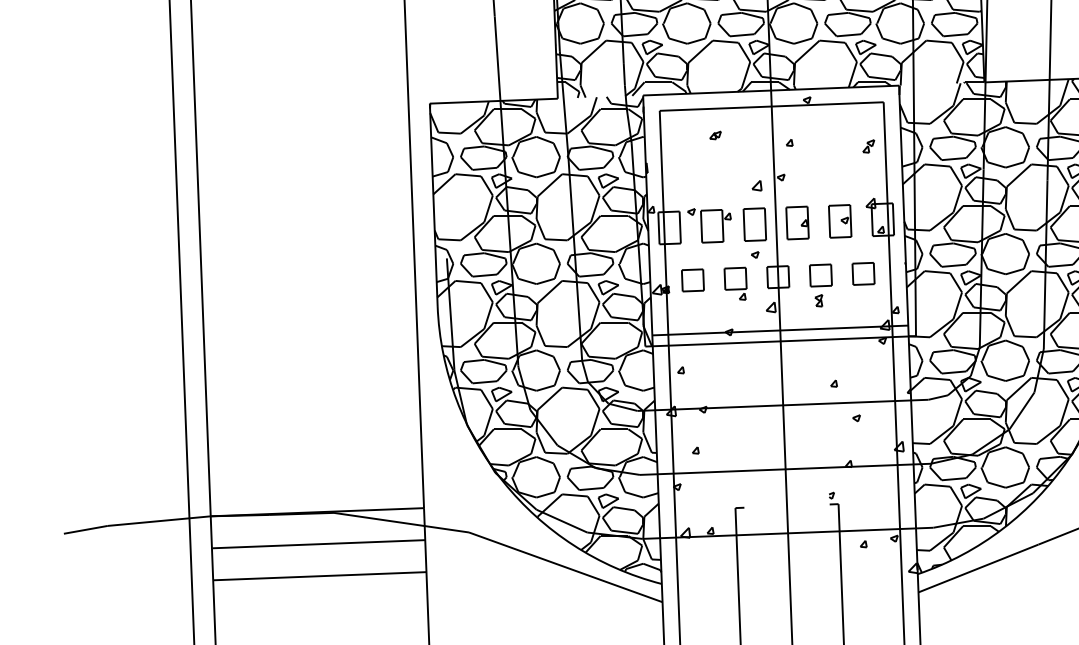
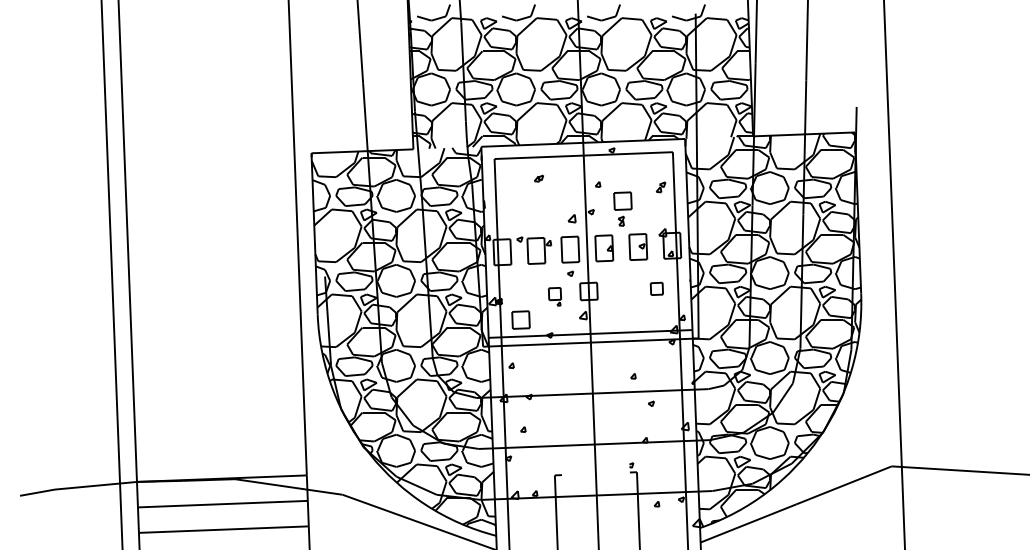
part: (863, 273) -> (656, 288), size x0.7
part: (692, 279) -> (520, 319), moved
part: (734, 283) -> (554, 296), size x0.7
part: (820, 284) -> (622, 208), moved

